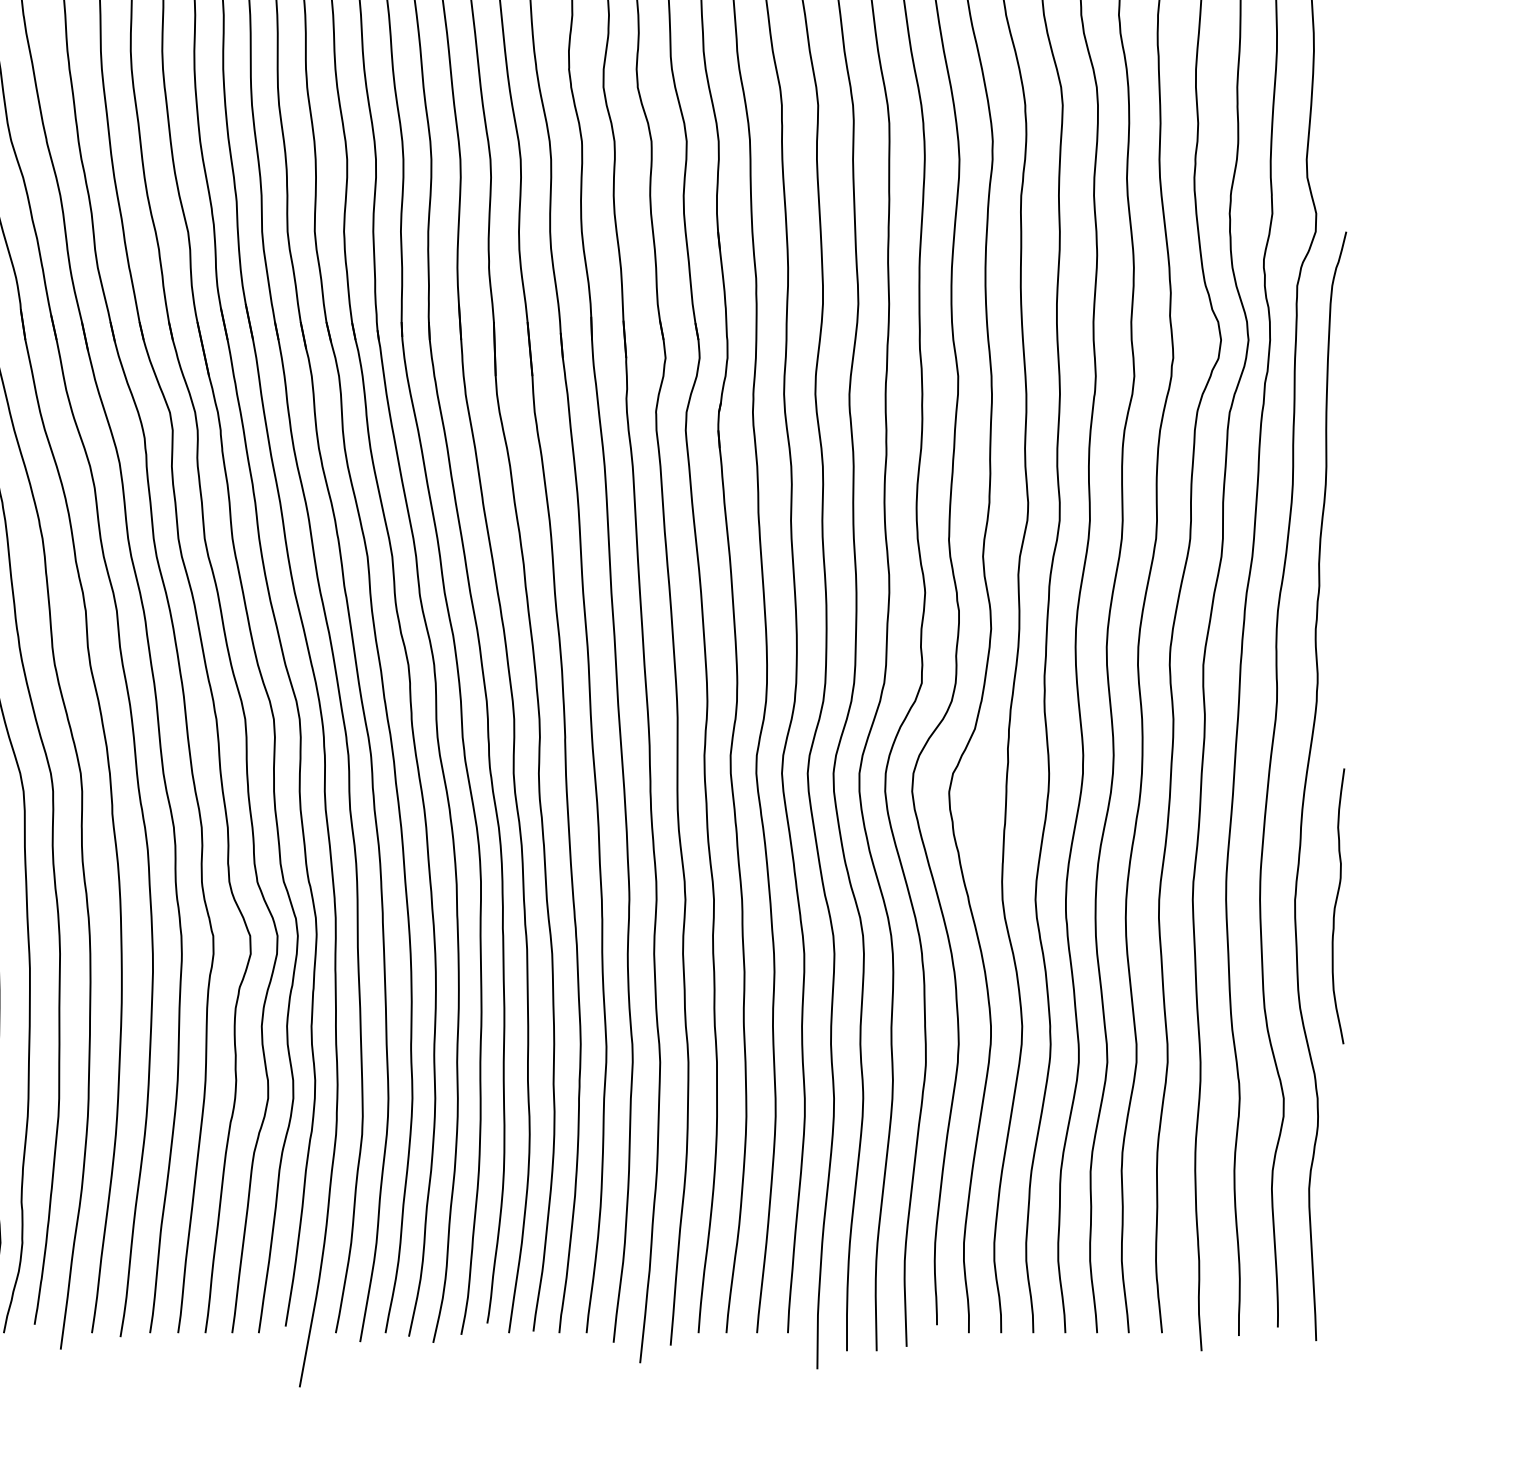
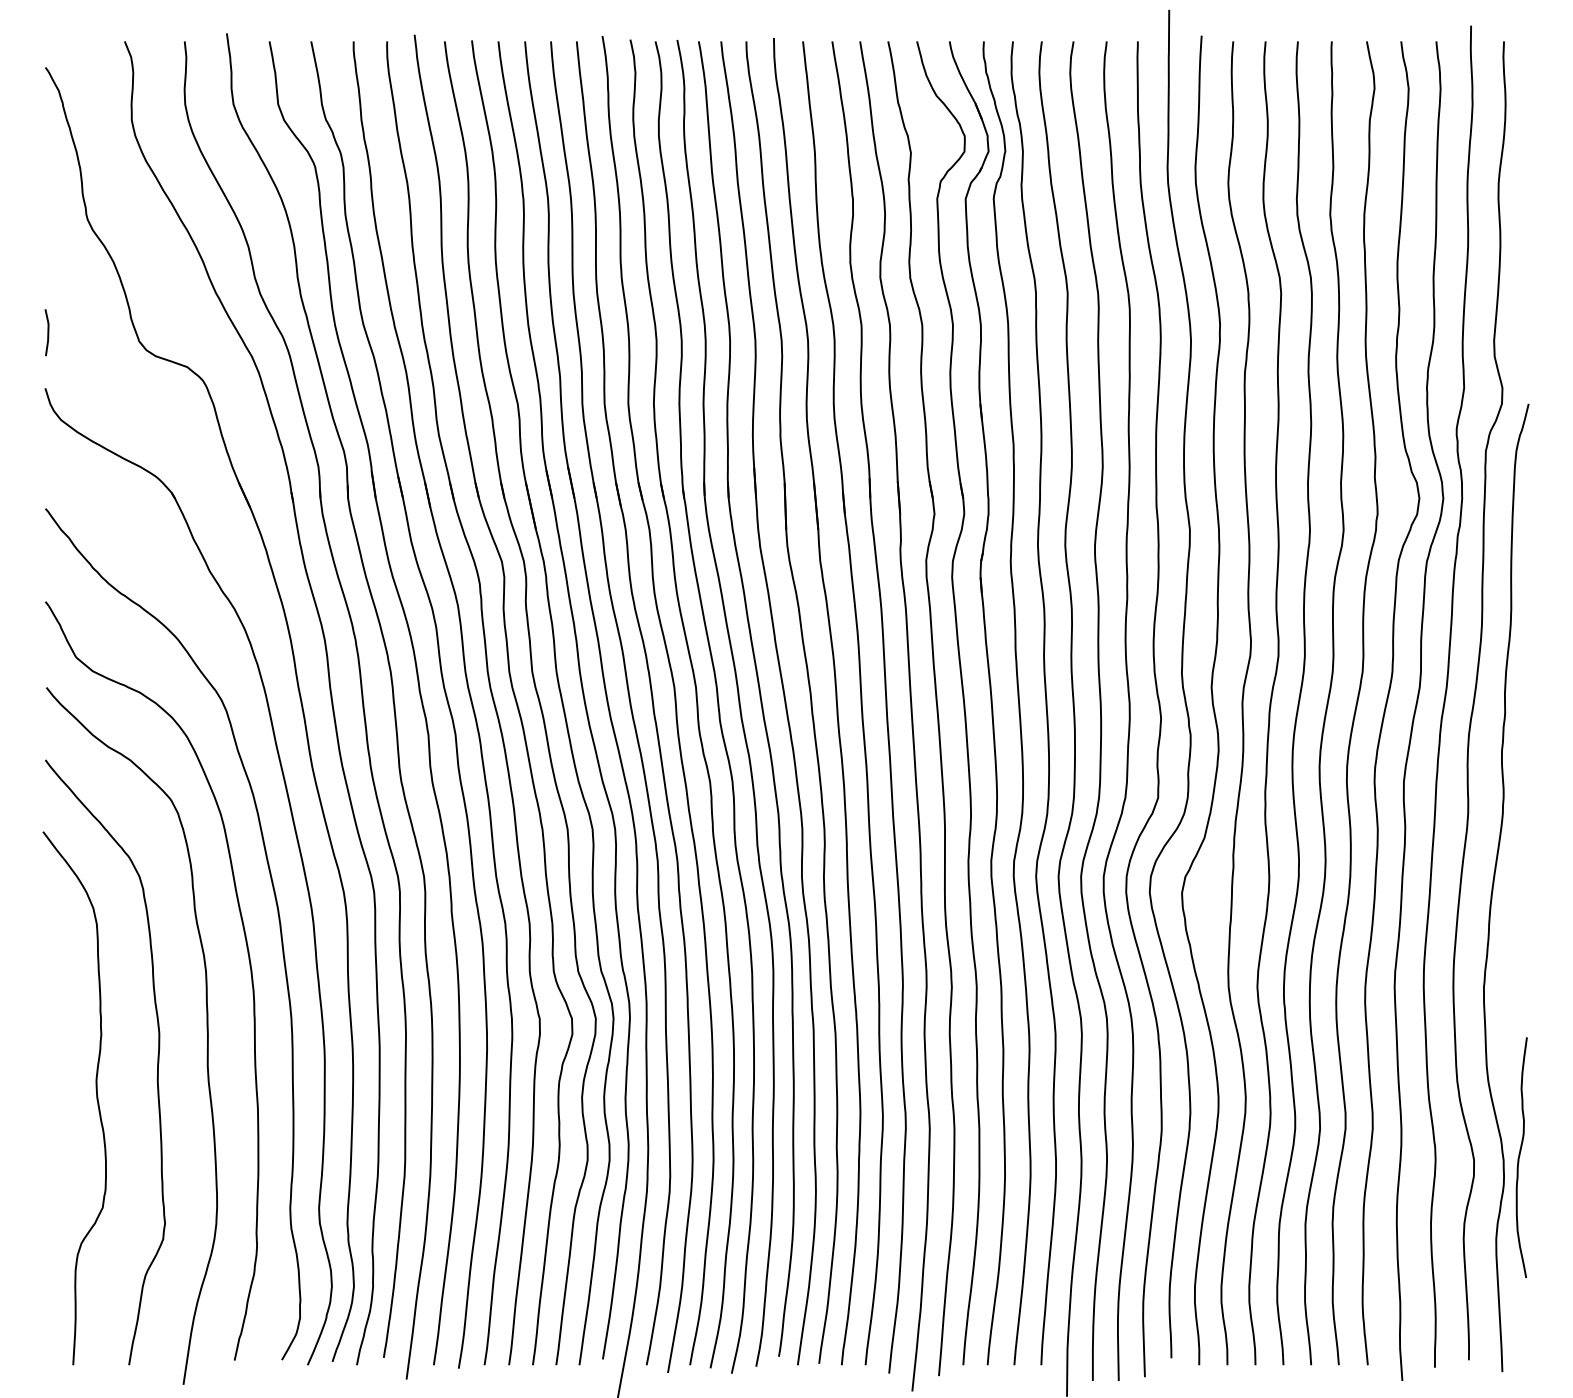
curve: (1336, 904) -> (1520, 1156), moved

